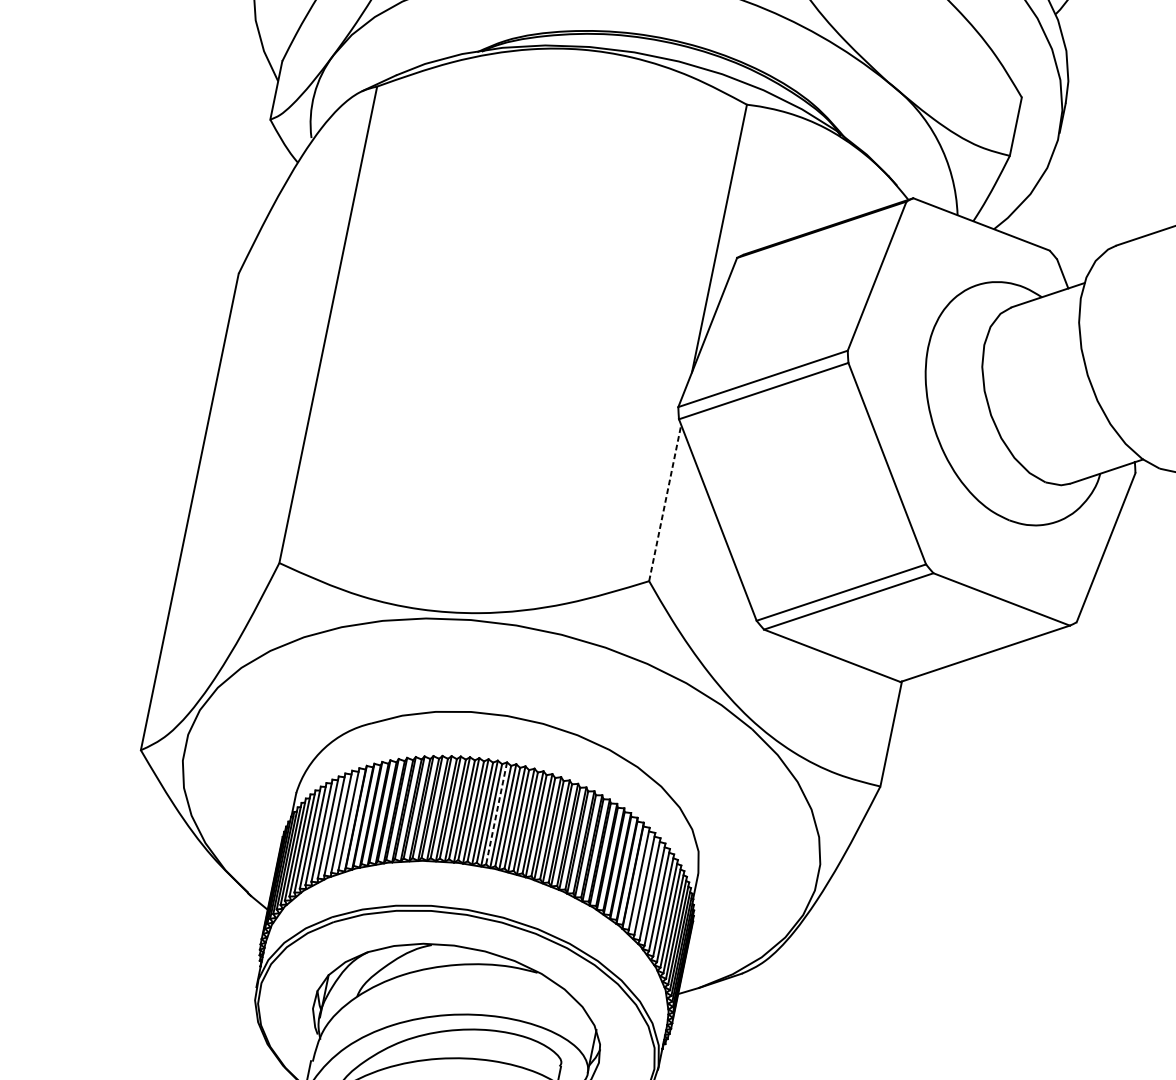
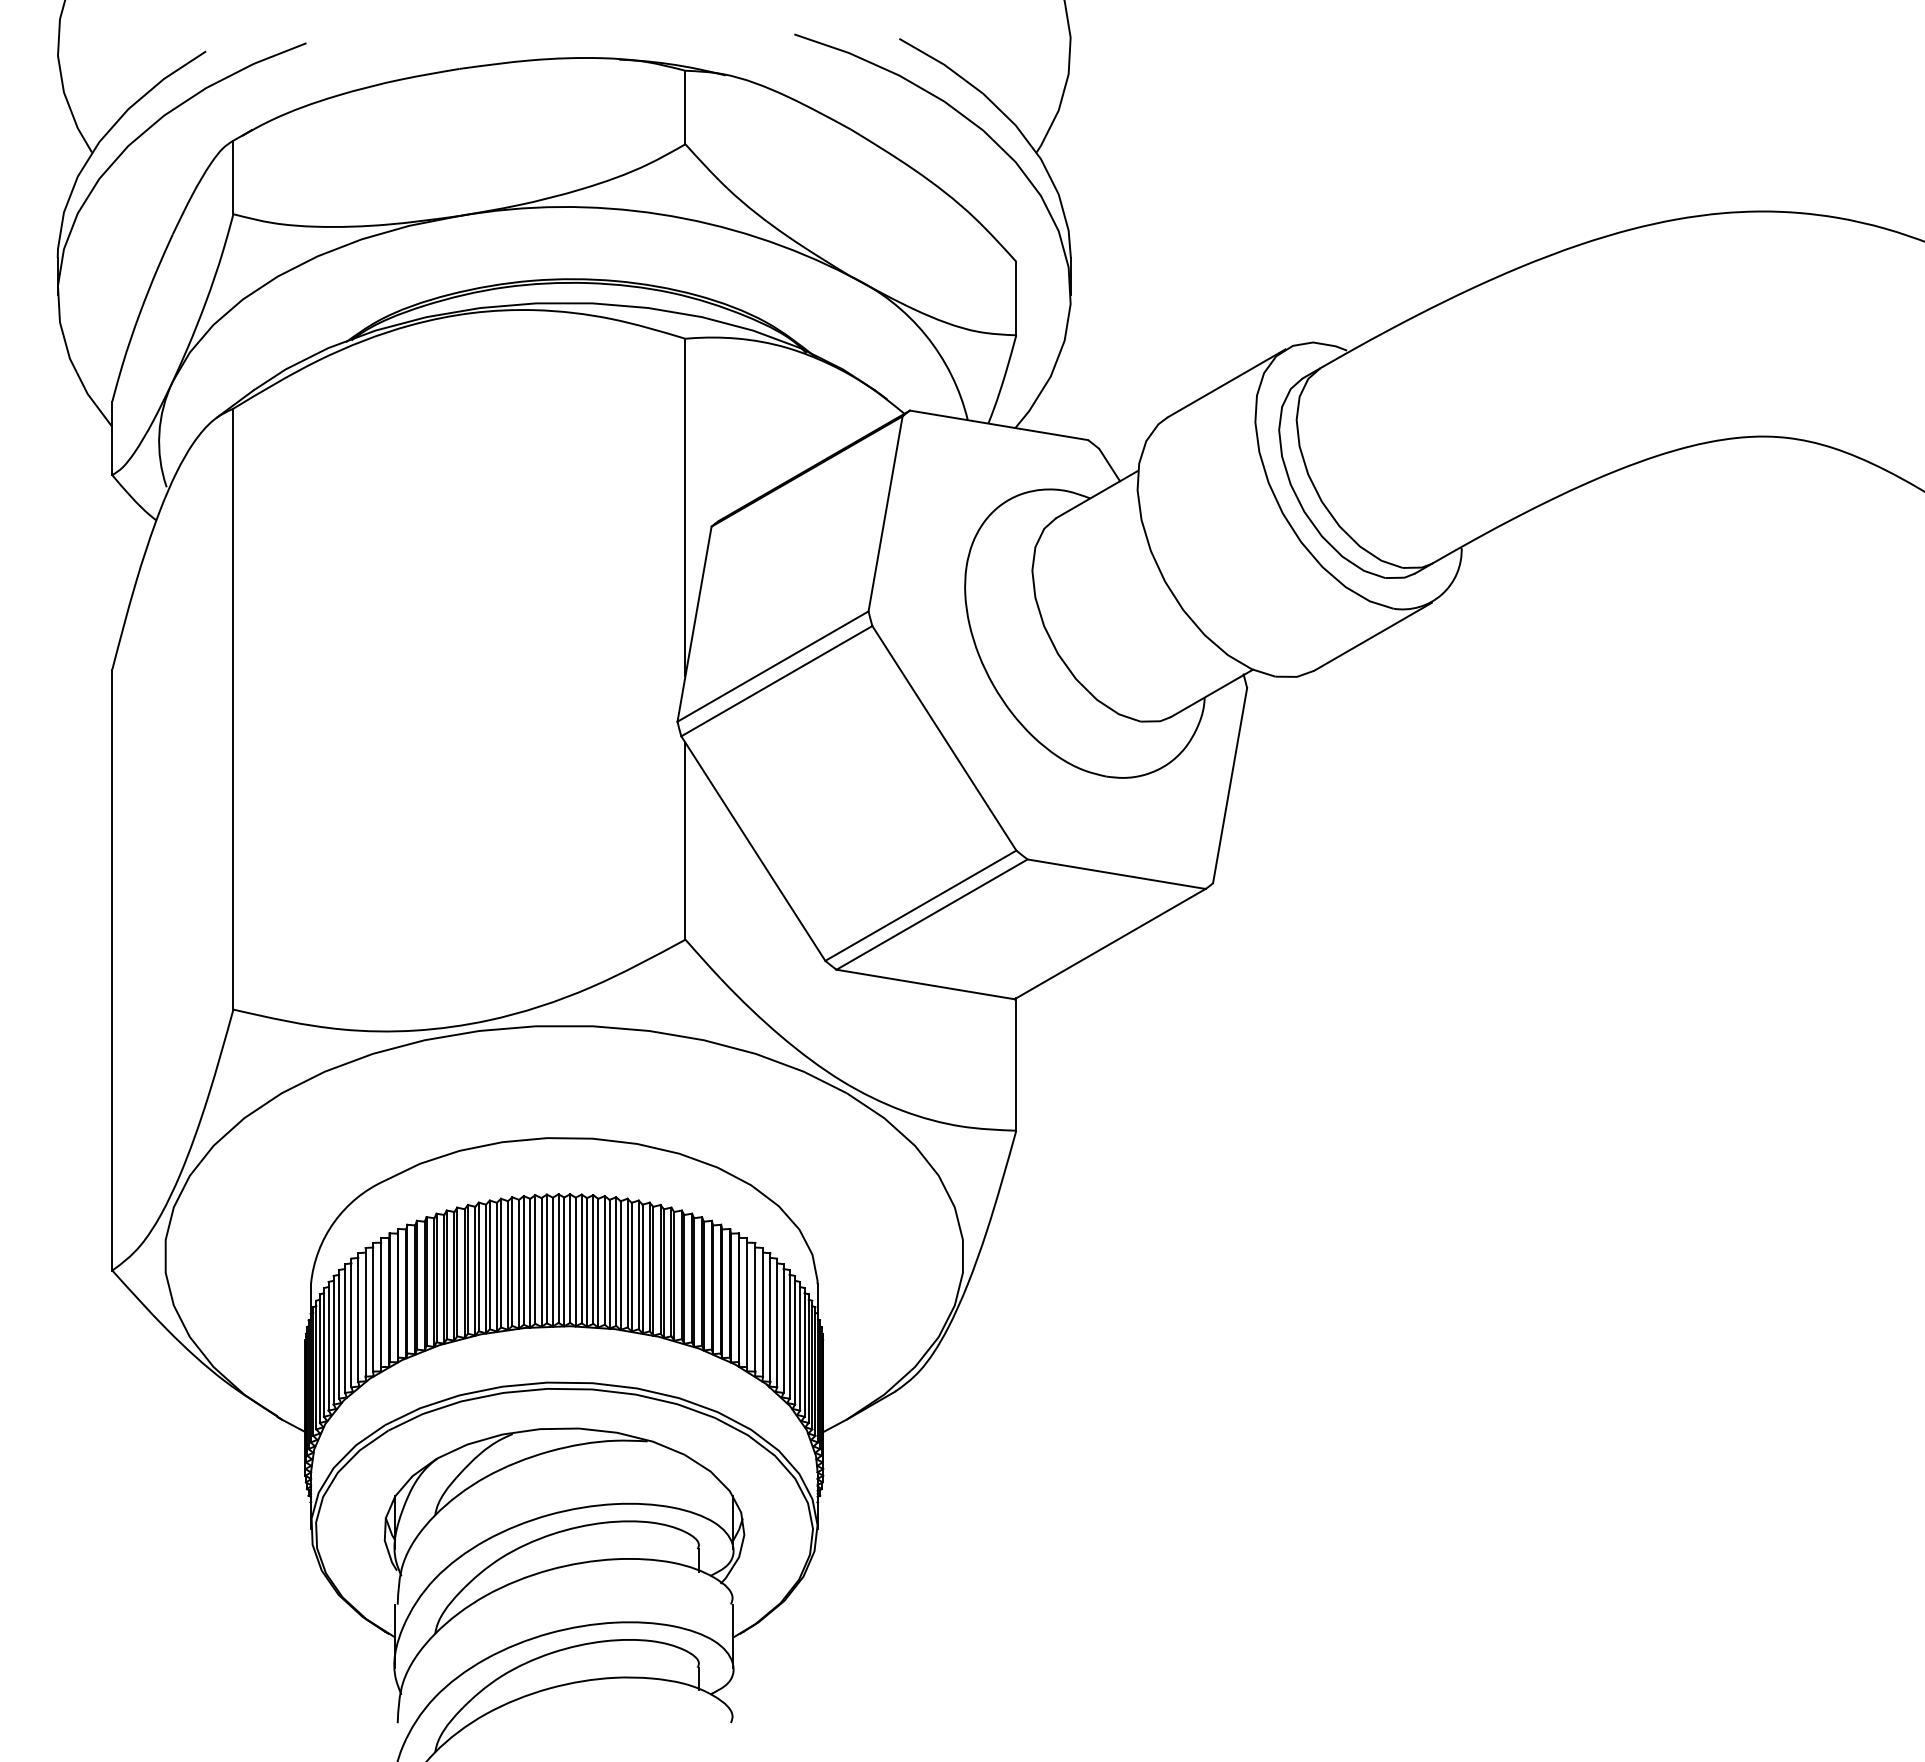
line: (665, 502) -> (685, 840), dashed -> solid
line: (496, 814) -> (558, 1259), dashed -> solid

